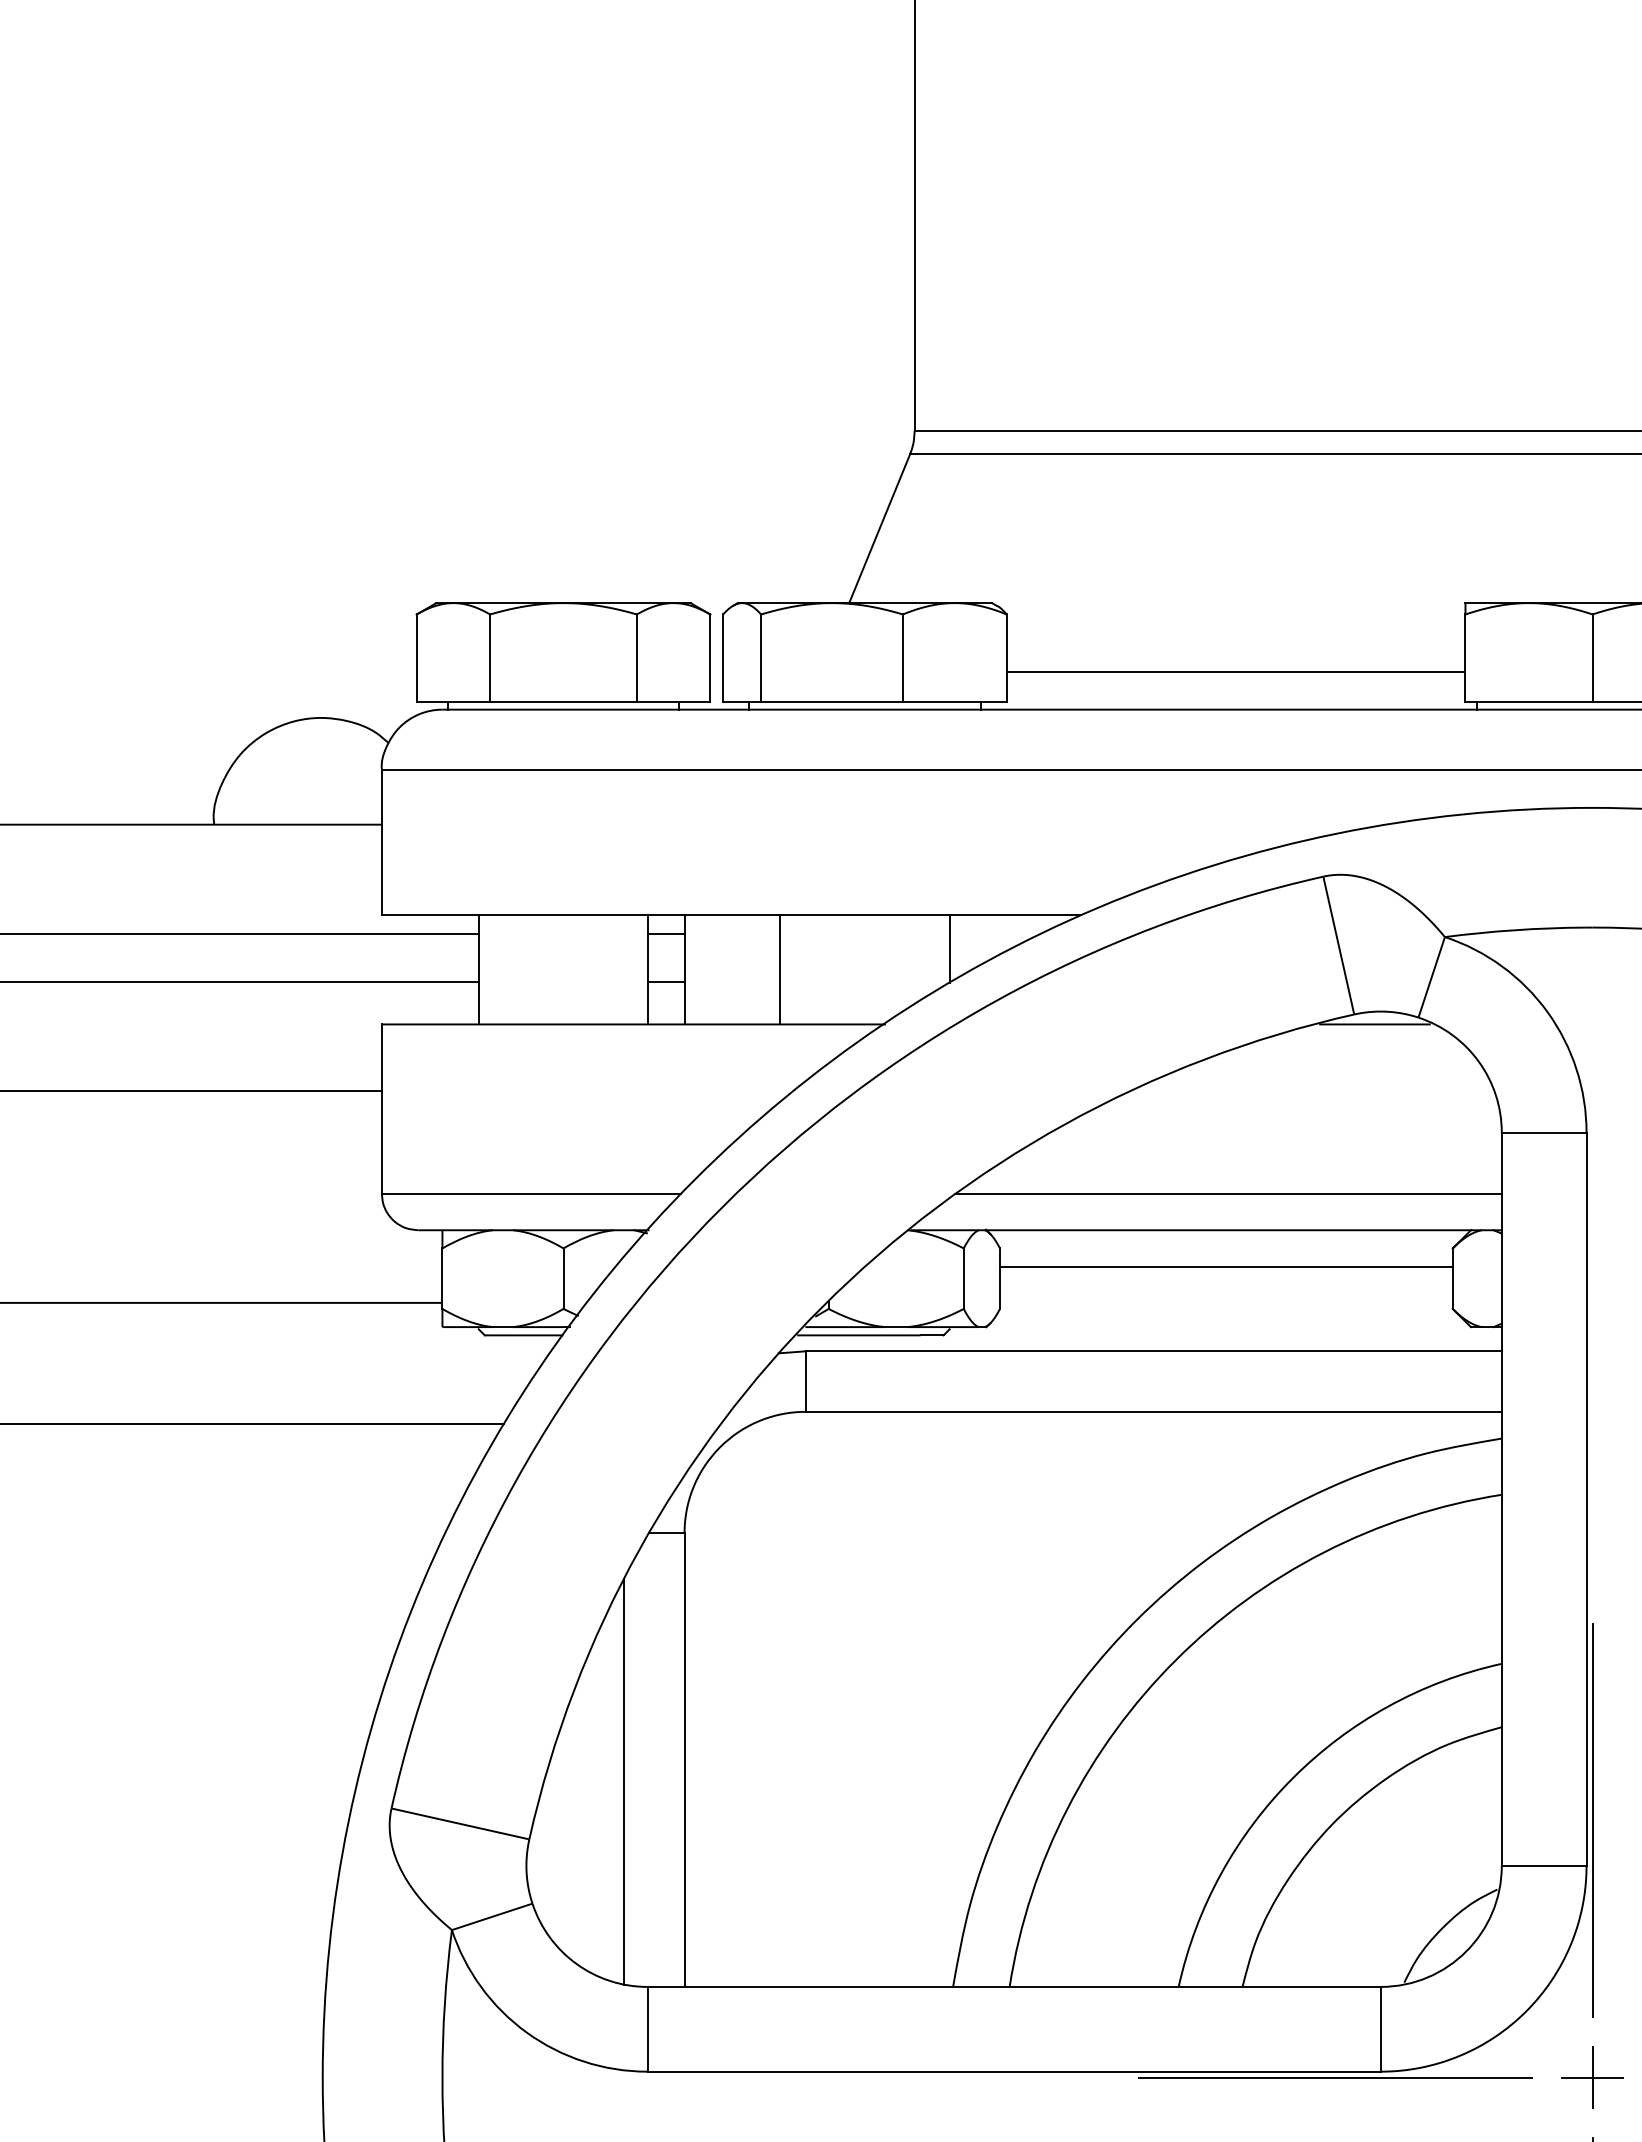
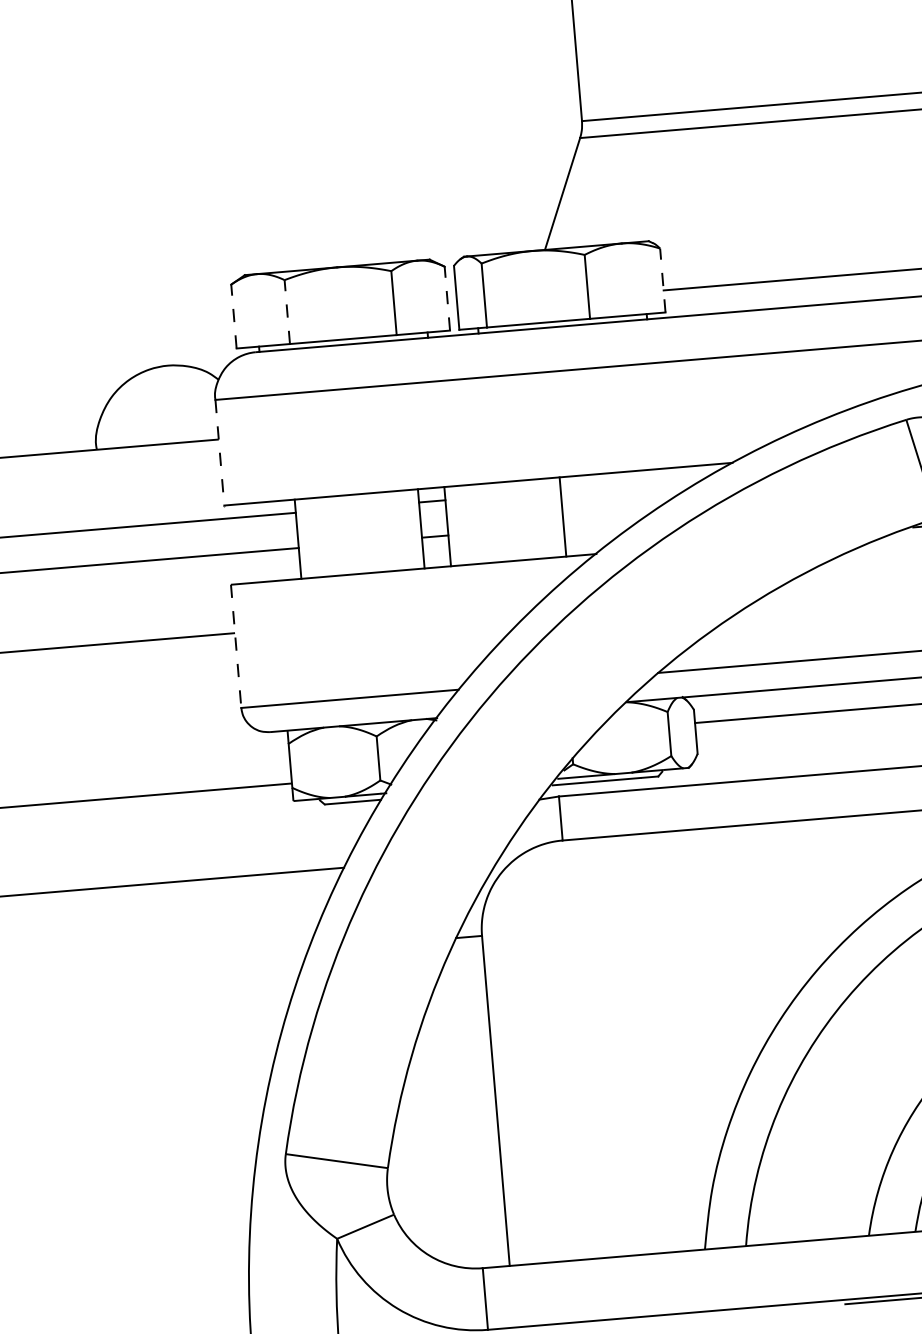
line: (416, 658) -> (233, 316), solid -> dashed
line: (490, 658) -> (287, 312), solid -> dashed
line: (710, 658) -> (447, 298), solid -> dashed
line: (1006, 658) -> (662, 280), solid -> dashed
line: (381, 842) -> (219, 452), solid -> dashed
line: (949, 948) -> (638, 494), removed
line: (780, 969) -> (563, 516), moved
line: (381, 1109) -> (235, 646), solid -> dashed
line: (624, 1781) -> (453, 1120), removed

